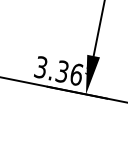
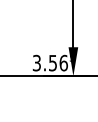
text: (61, 70) -> (52, 62), 3.36 -> 3.56

